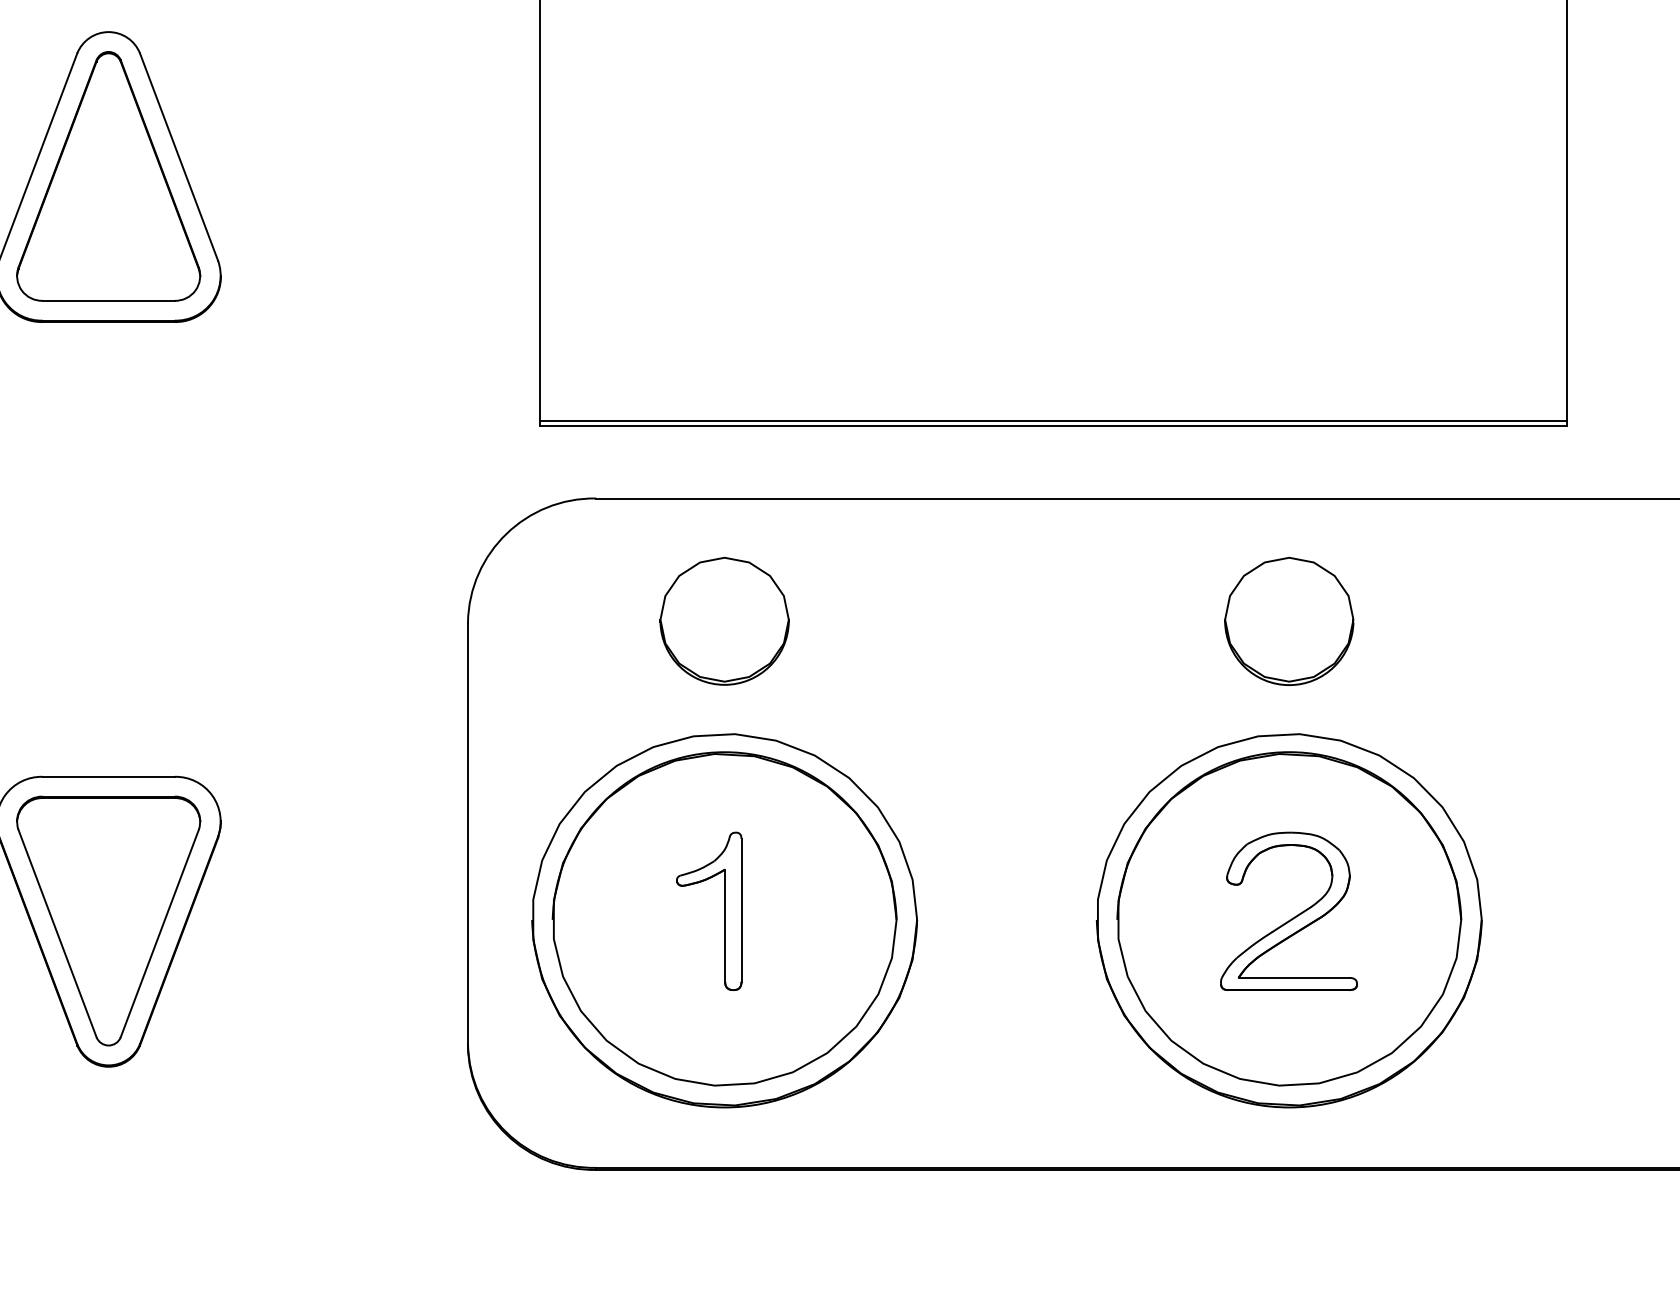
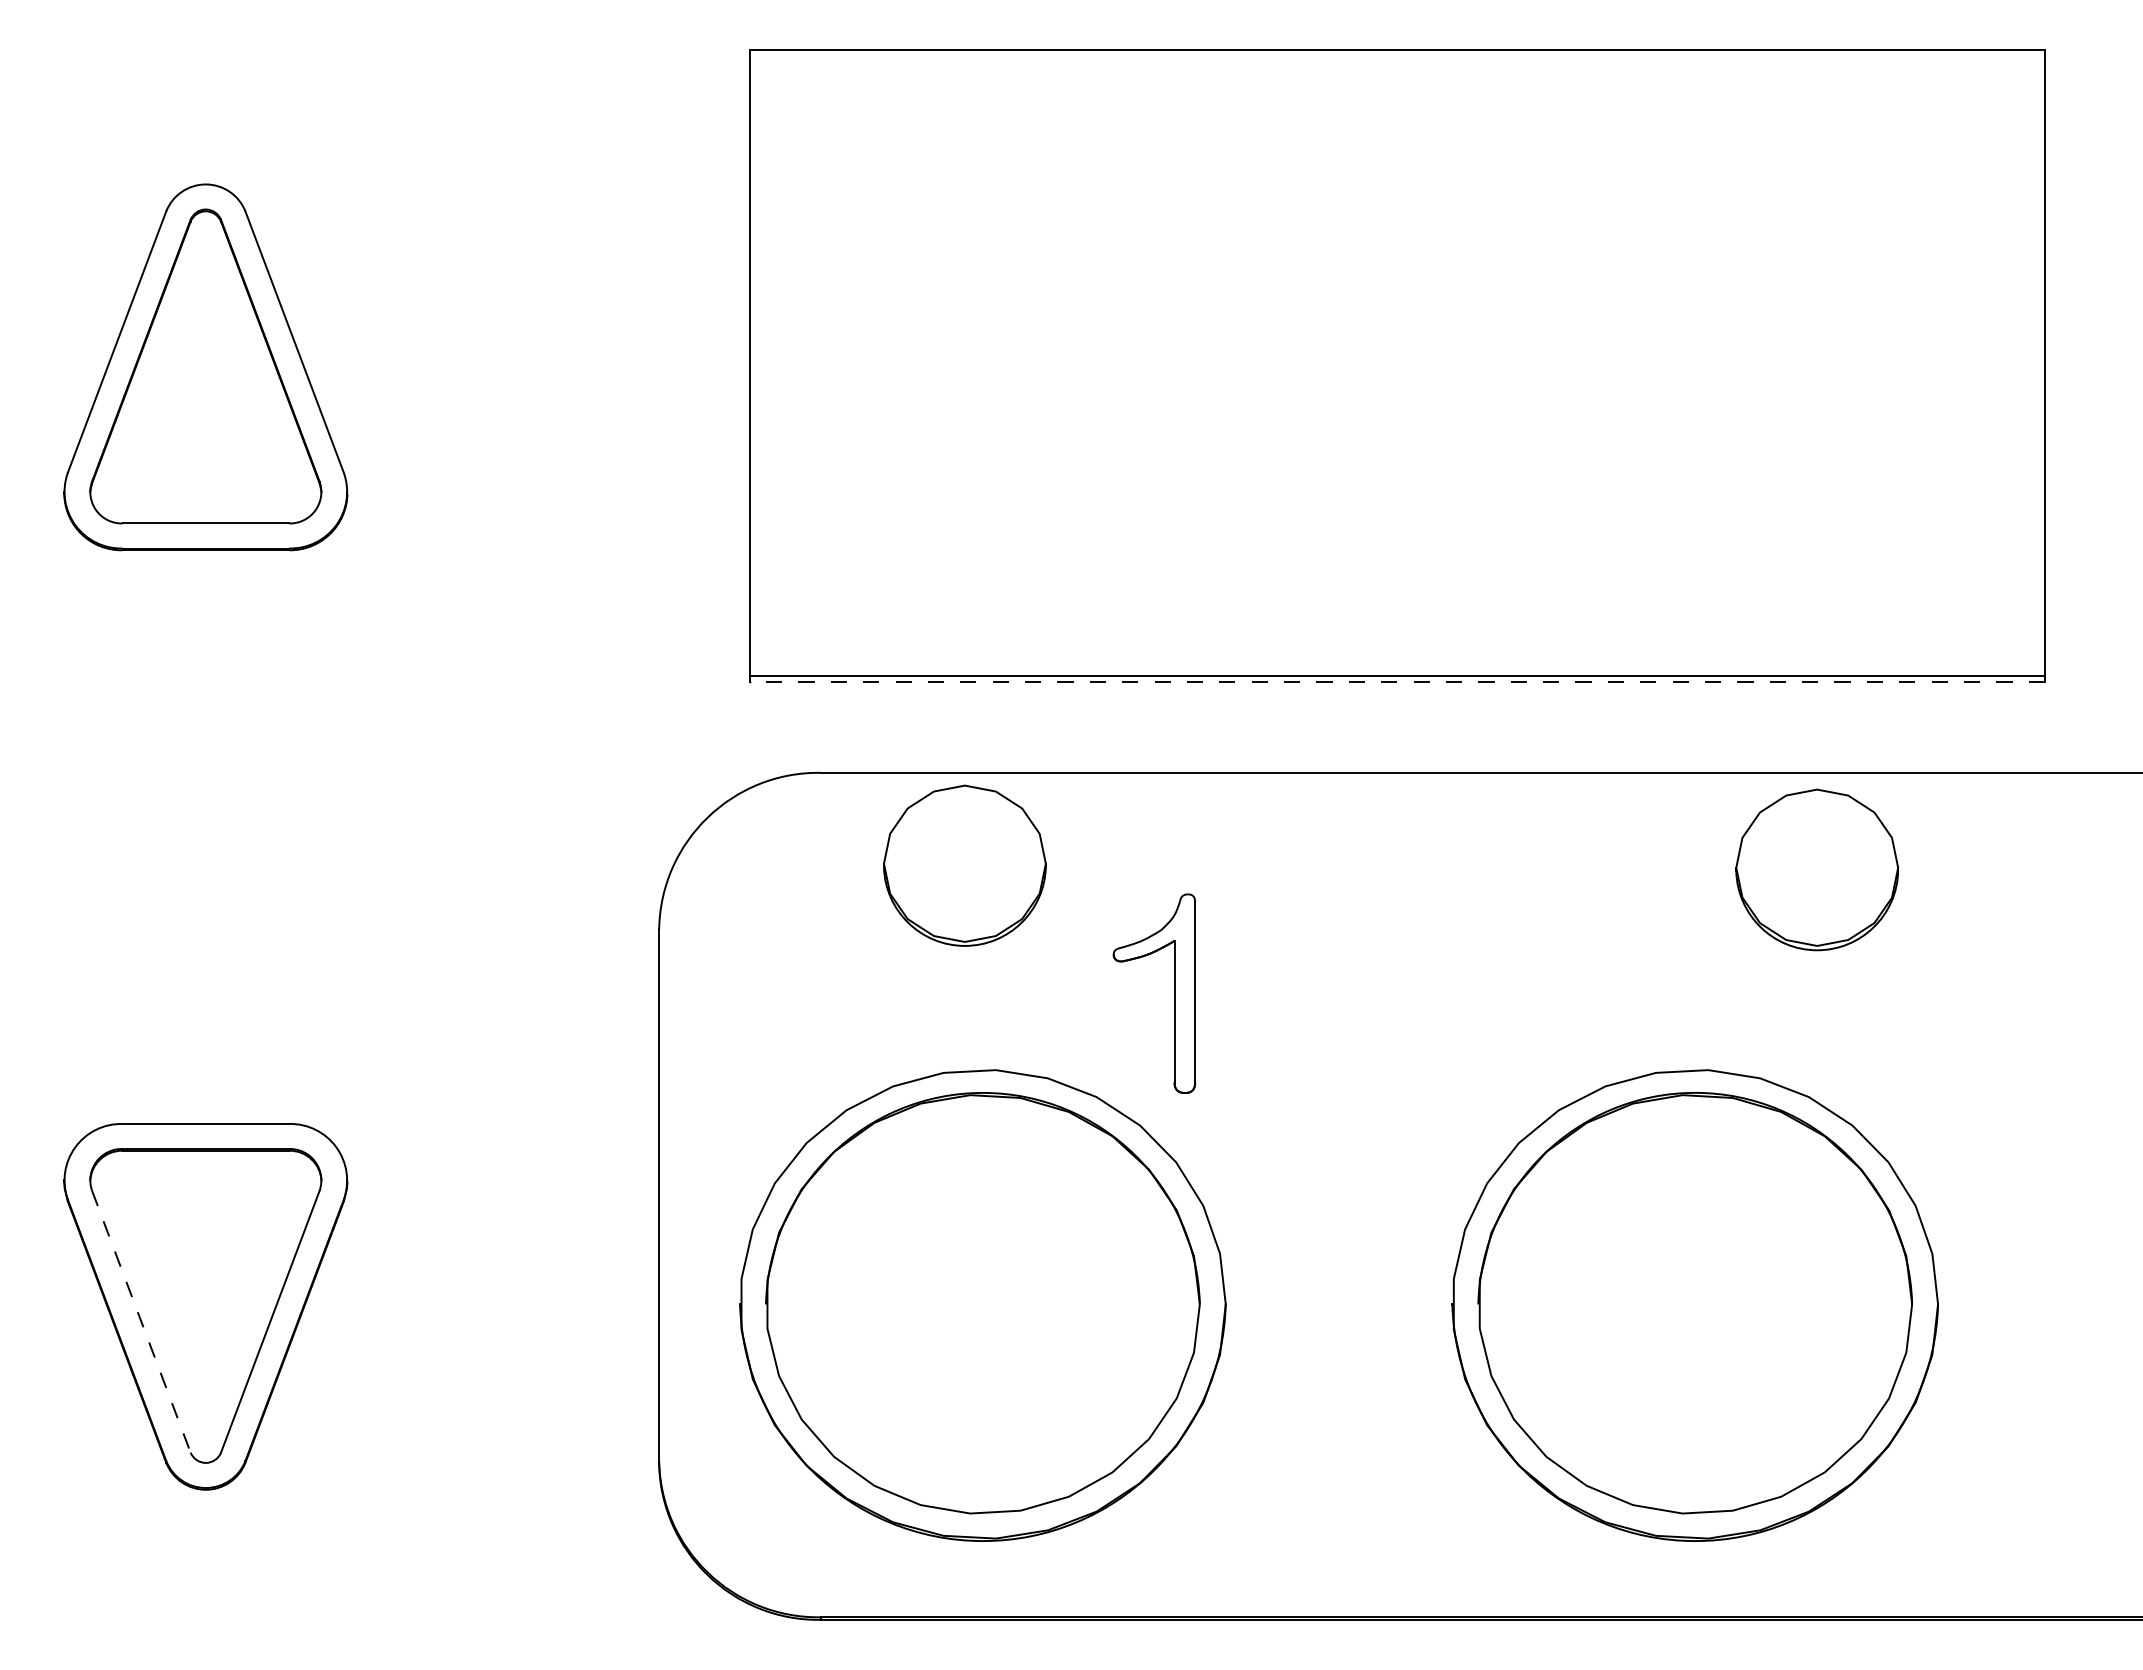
line: (1053, 426) -> (1397, 681), solid -> dashed
part: (724, 621) -> (964, 865), moved
part: (1288, 621) -> (1816, 869), moved
part: (725, 911) -> (1174, 993), moved
part: (1291, 918) -> (1698, 1302), removed
line: (57, 933) -> (141, 1321), solid -> dashed

